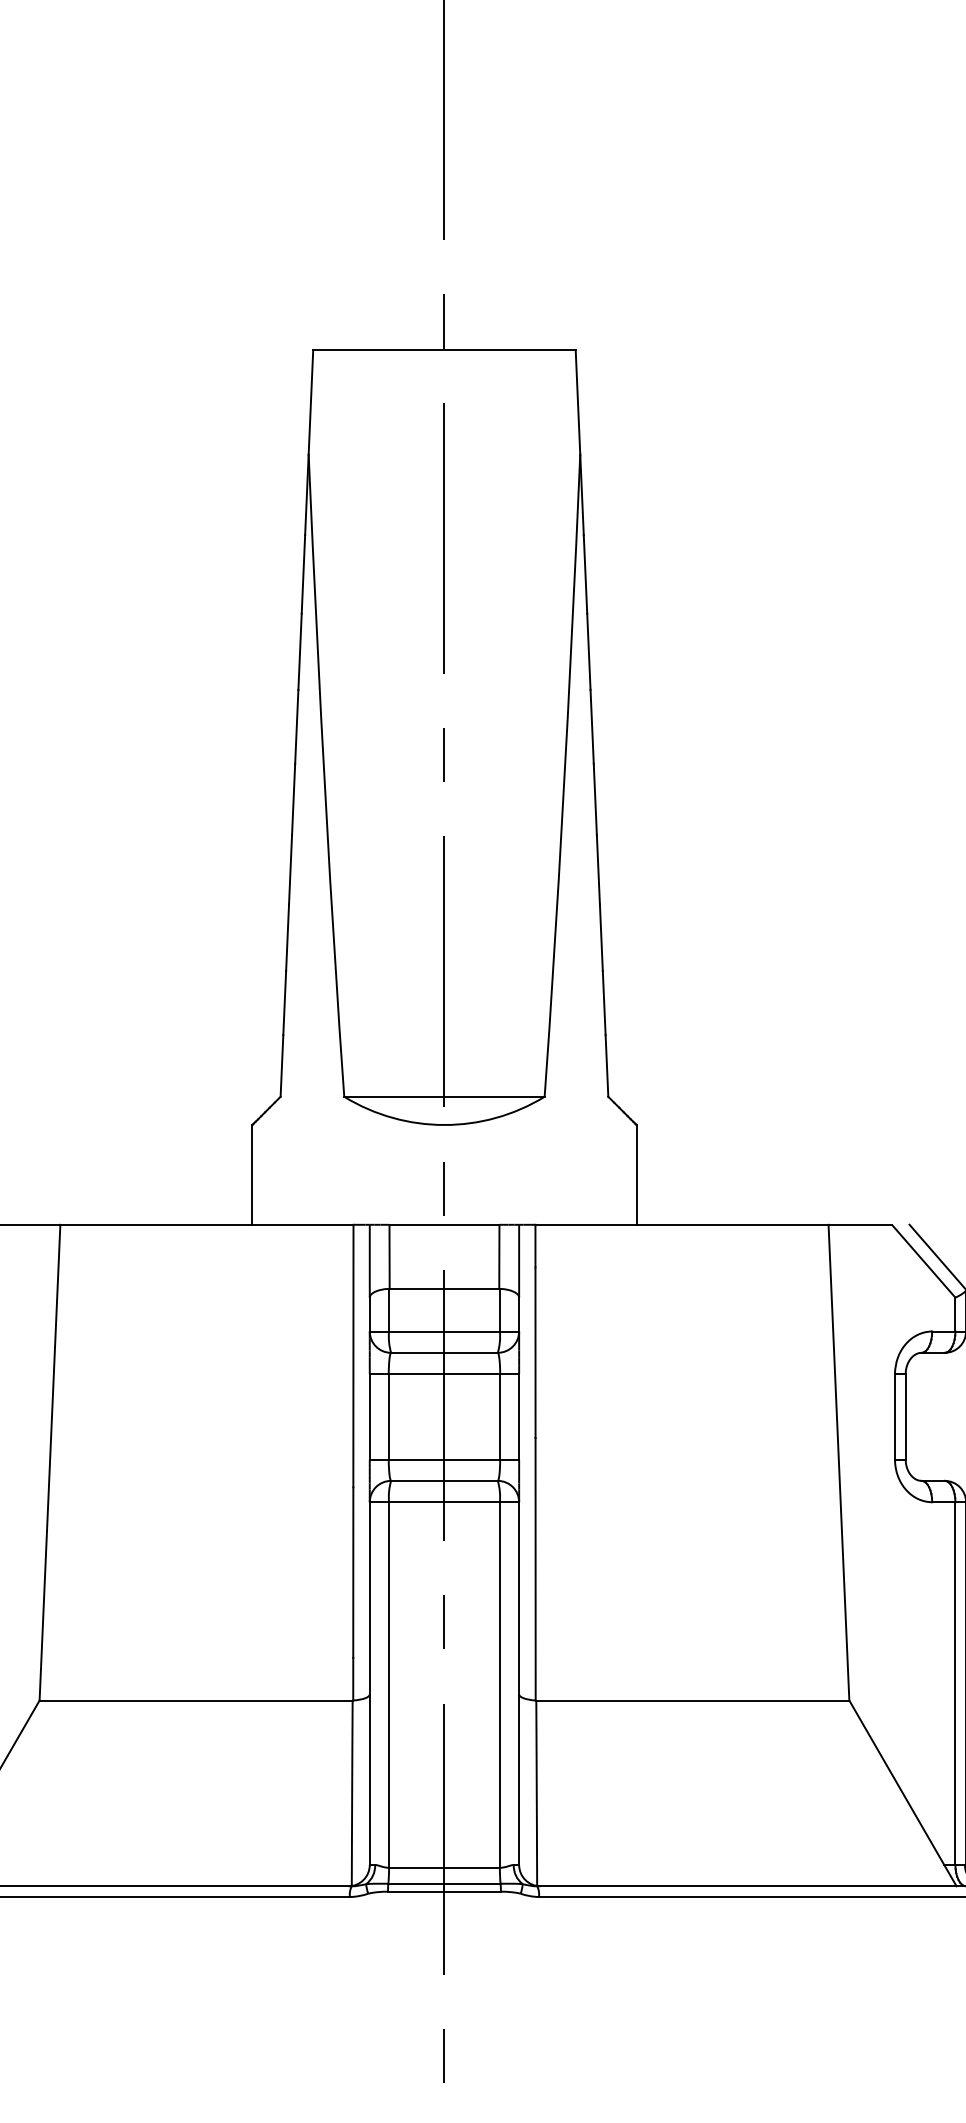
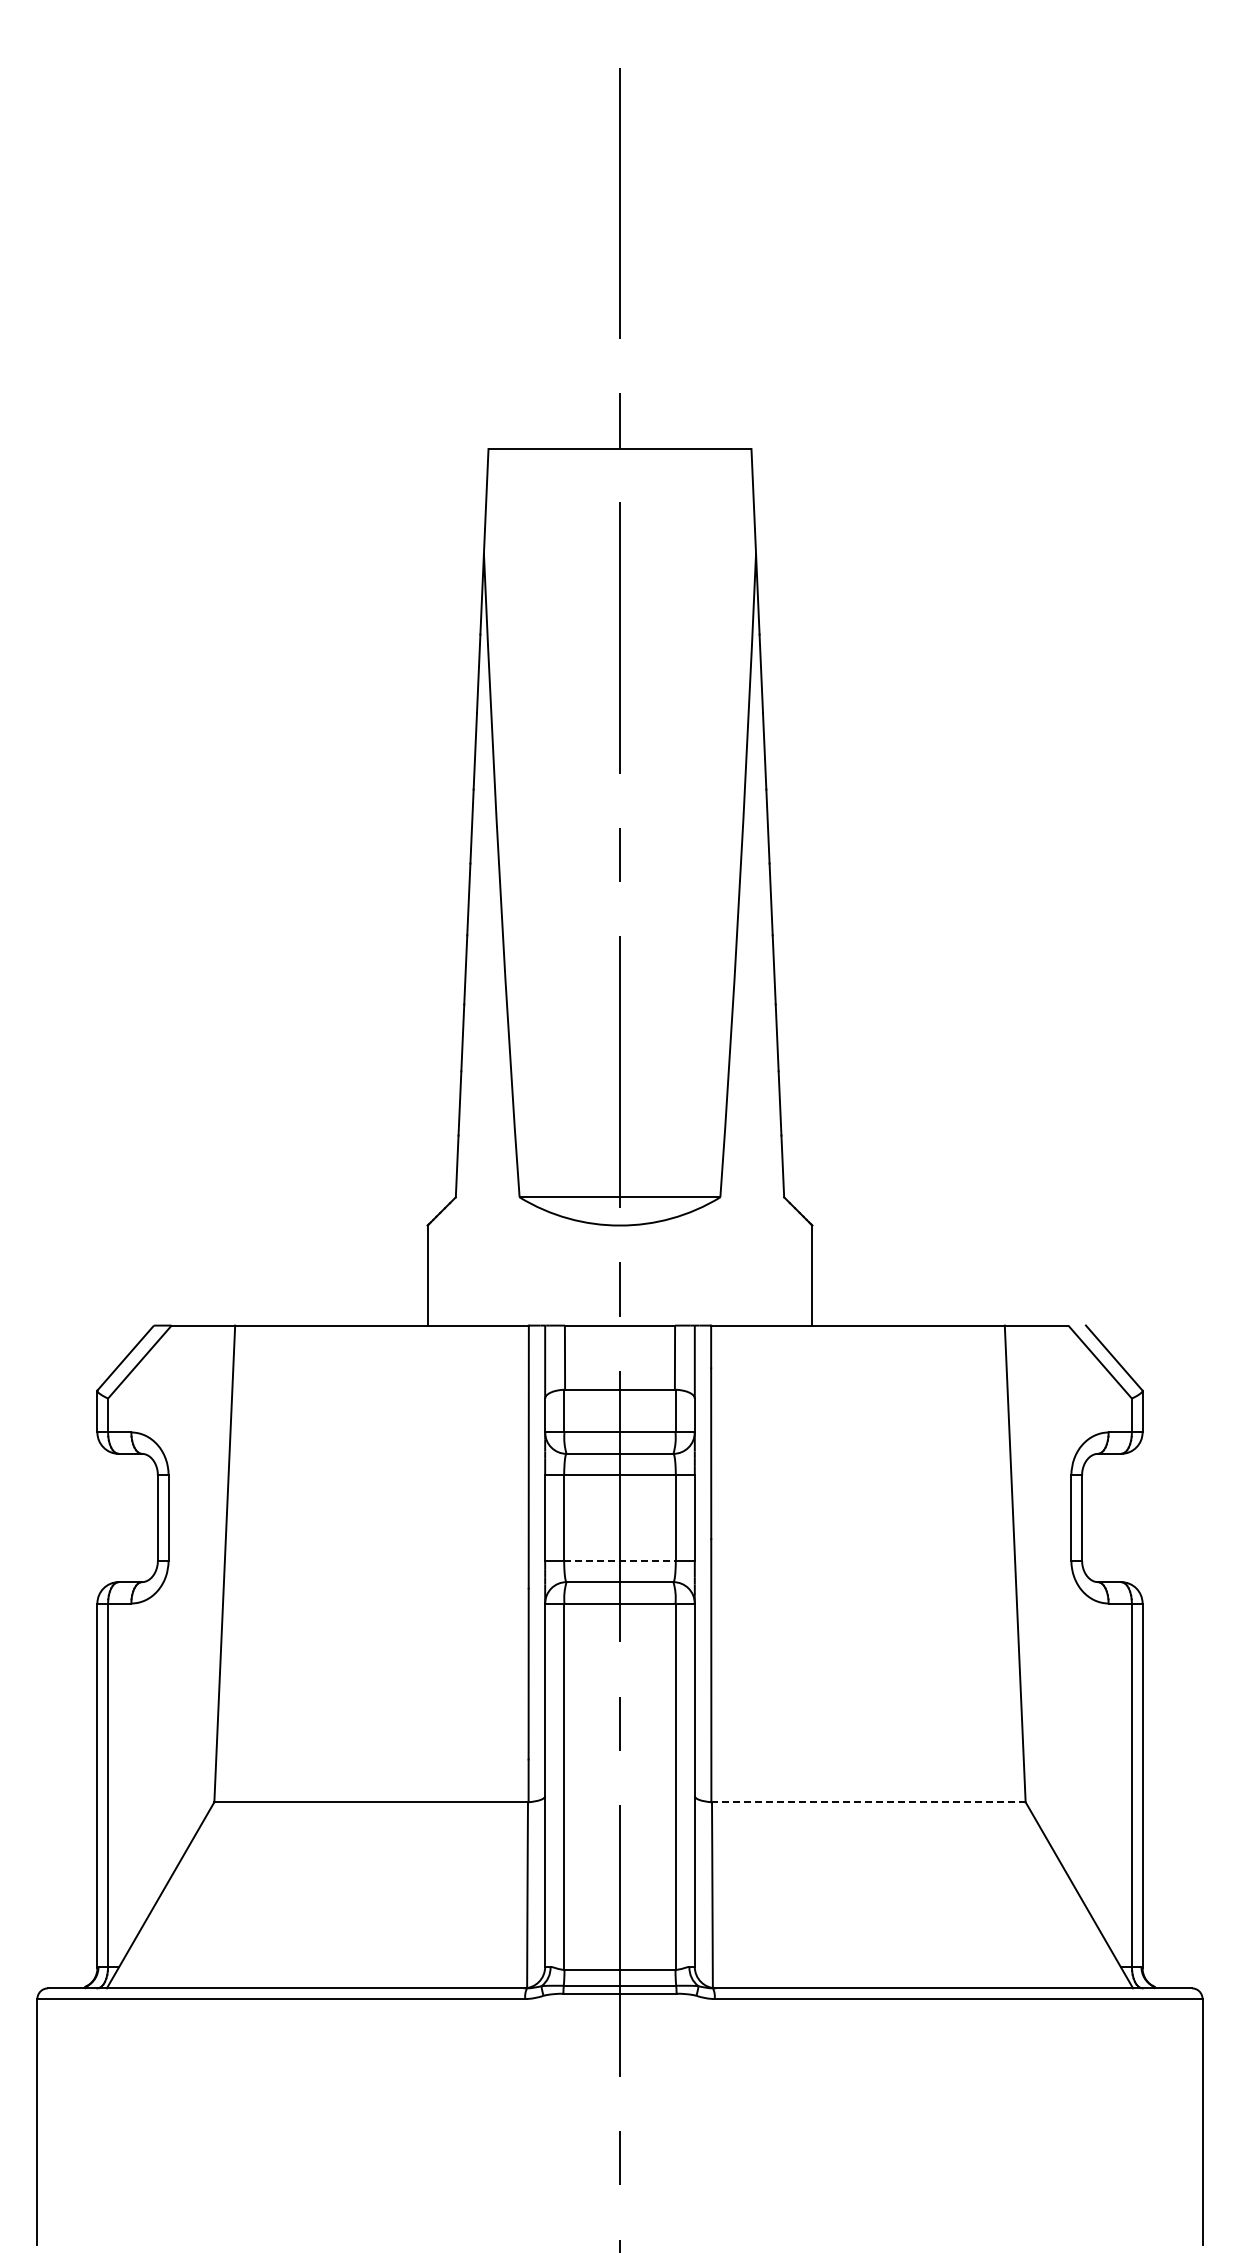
line: (443, 1459) -> (619, 1560), solid -> dashed
line: (692, 1700) -> (868, 1802), solid -> dashed

